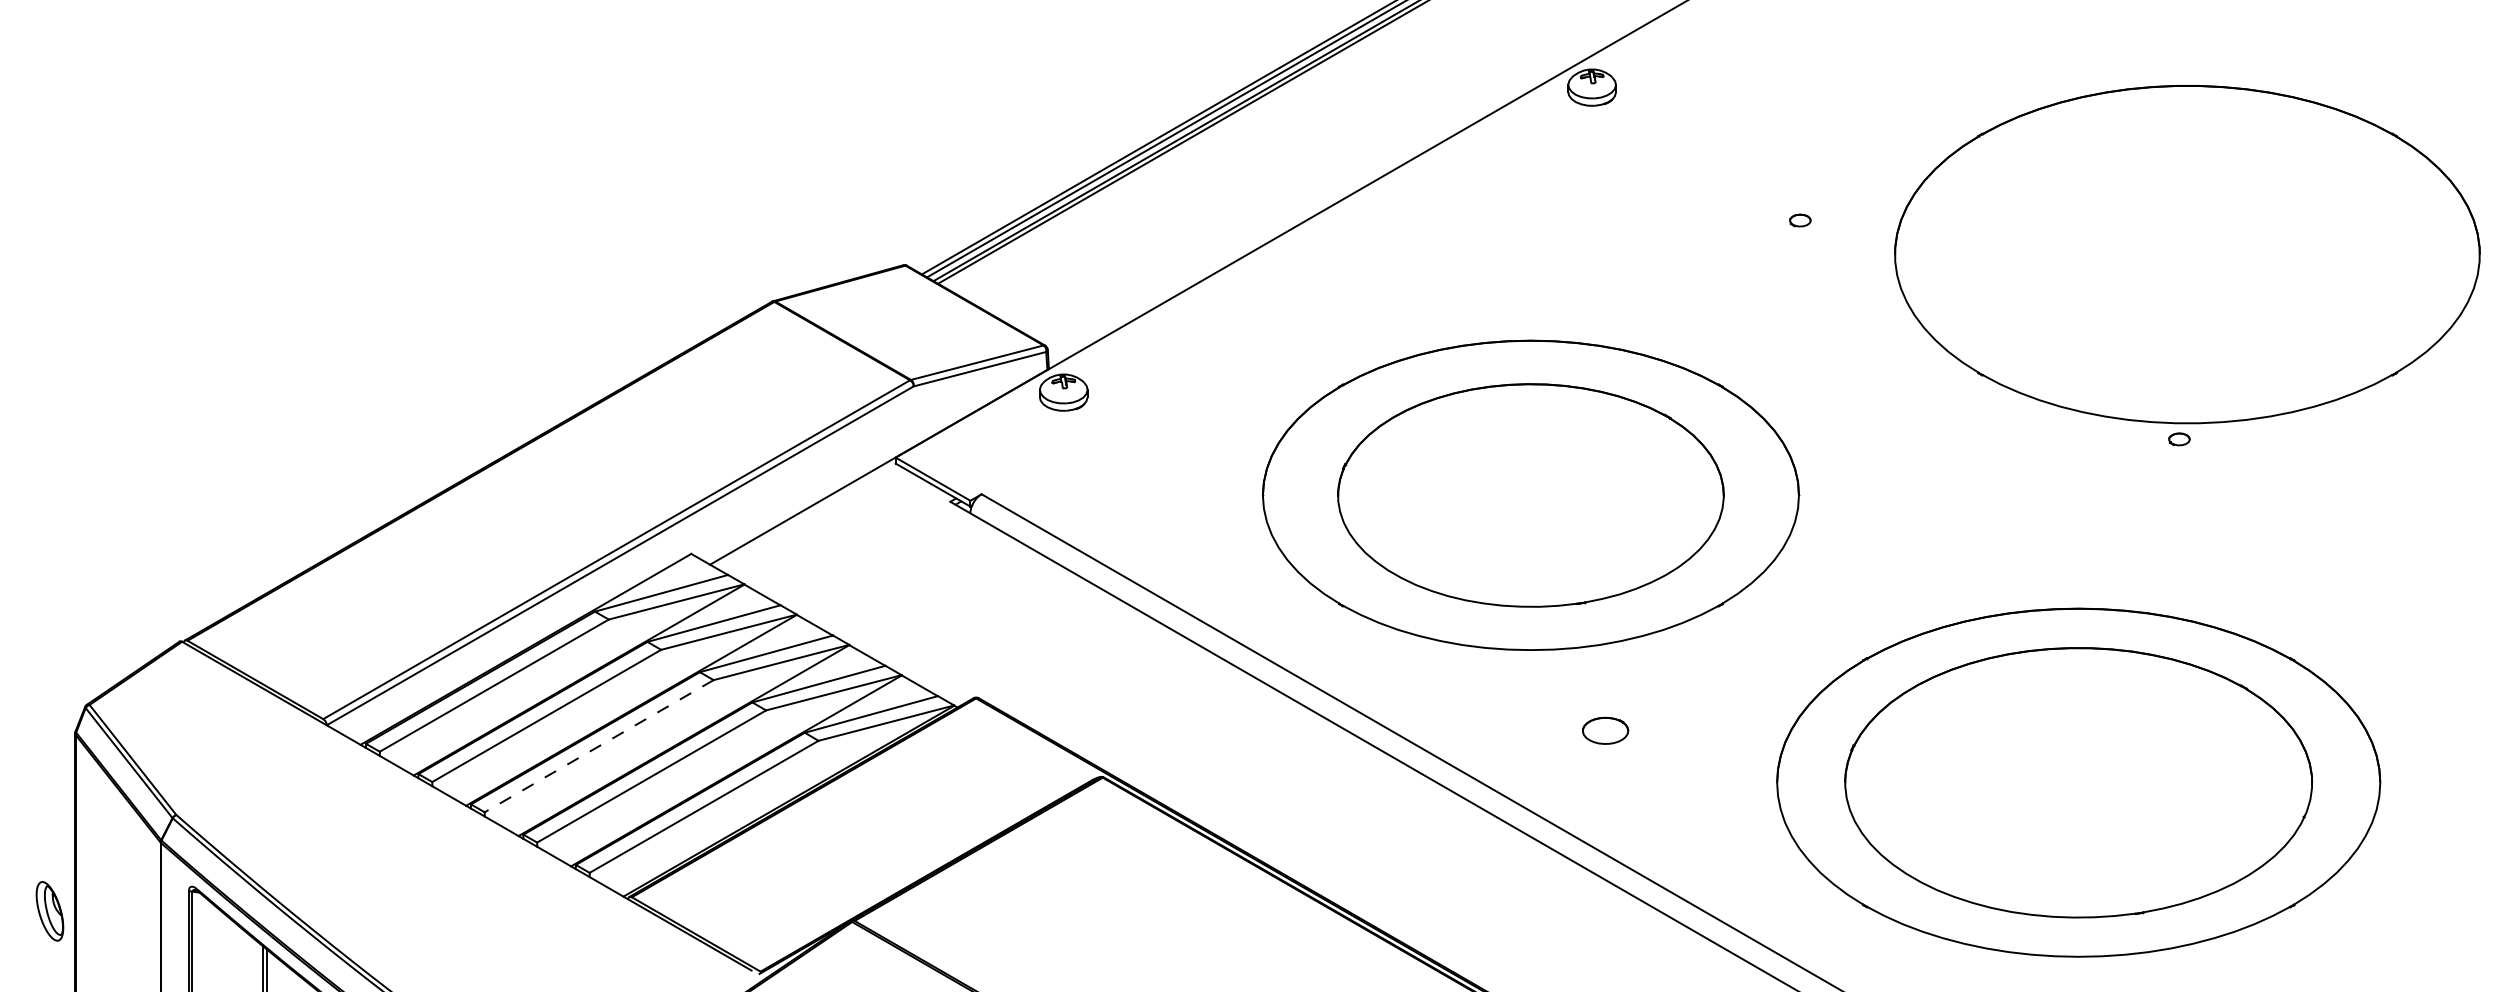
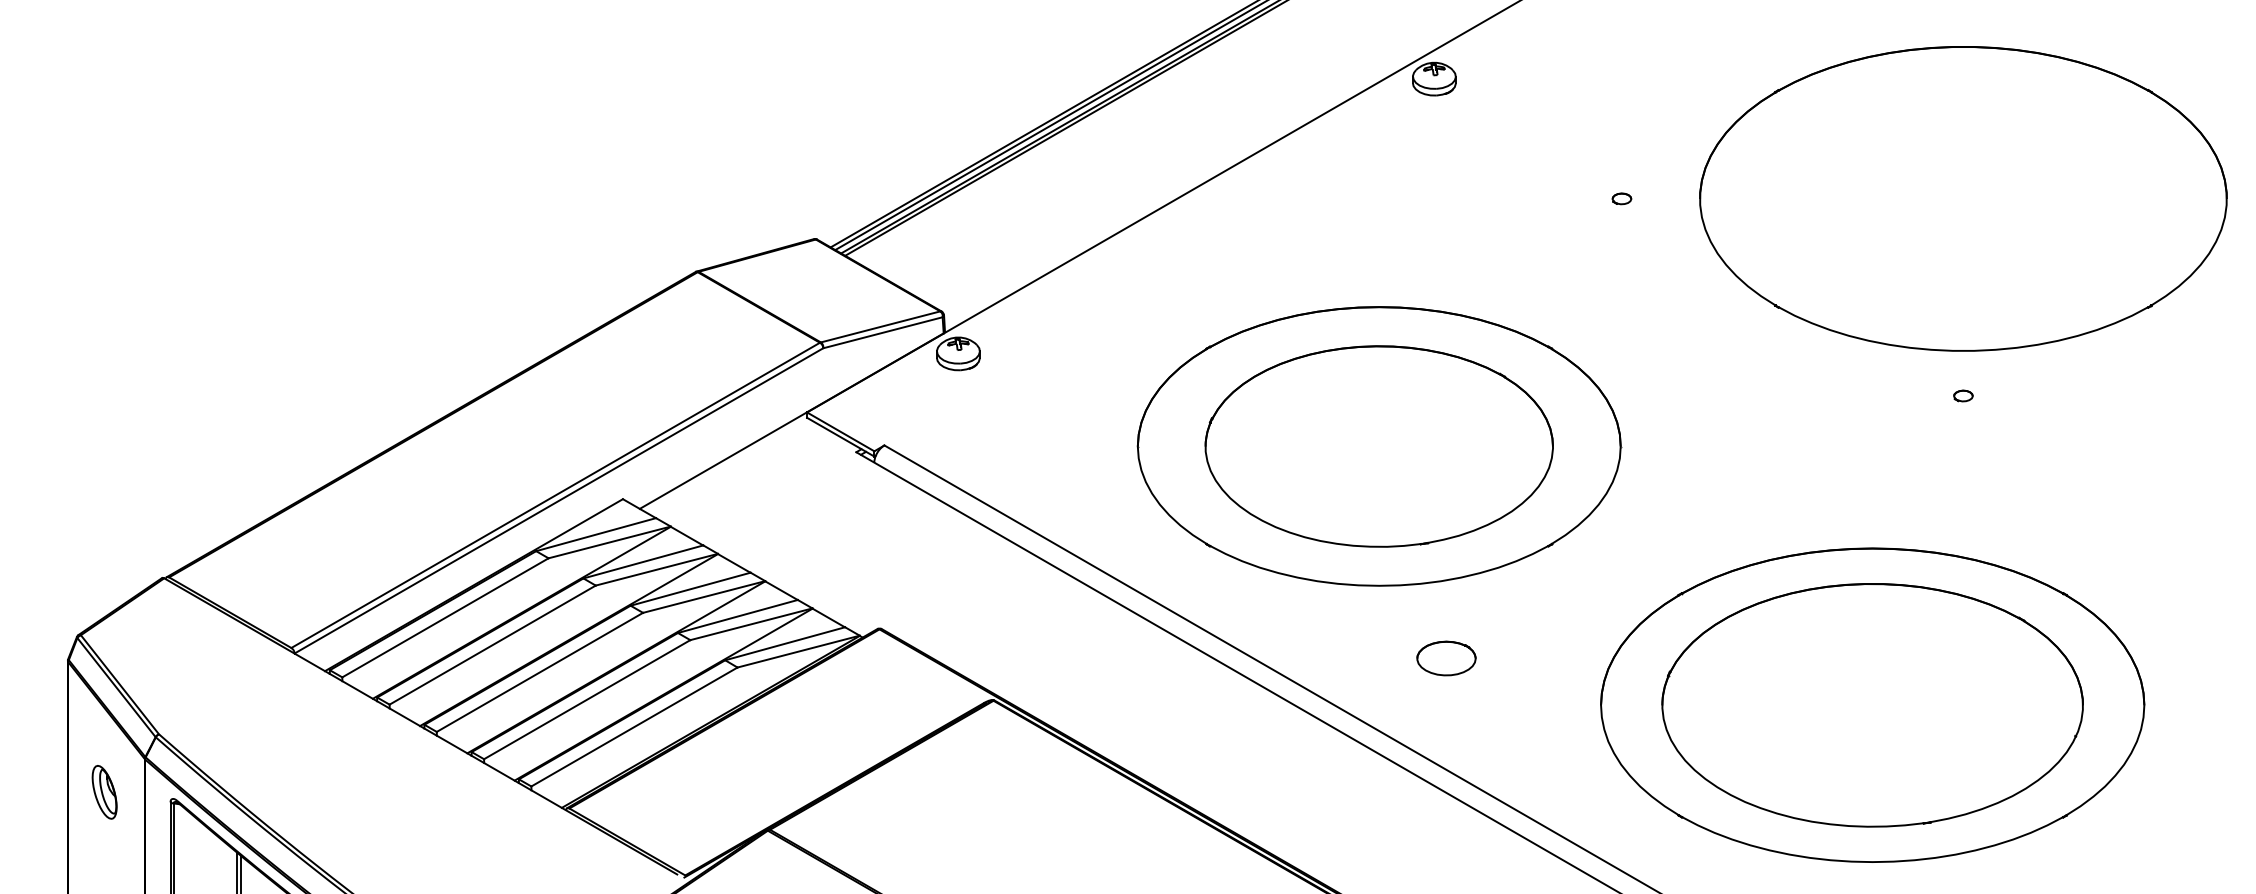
part: (2187, 254) -> (1963, 198), moved
part: (1605, 730) -> (1446, 658), size x1.43
line: (598, 746) -> (539, 672), dashed -> solid
part: (49, 911) -> (104, 792), moved

